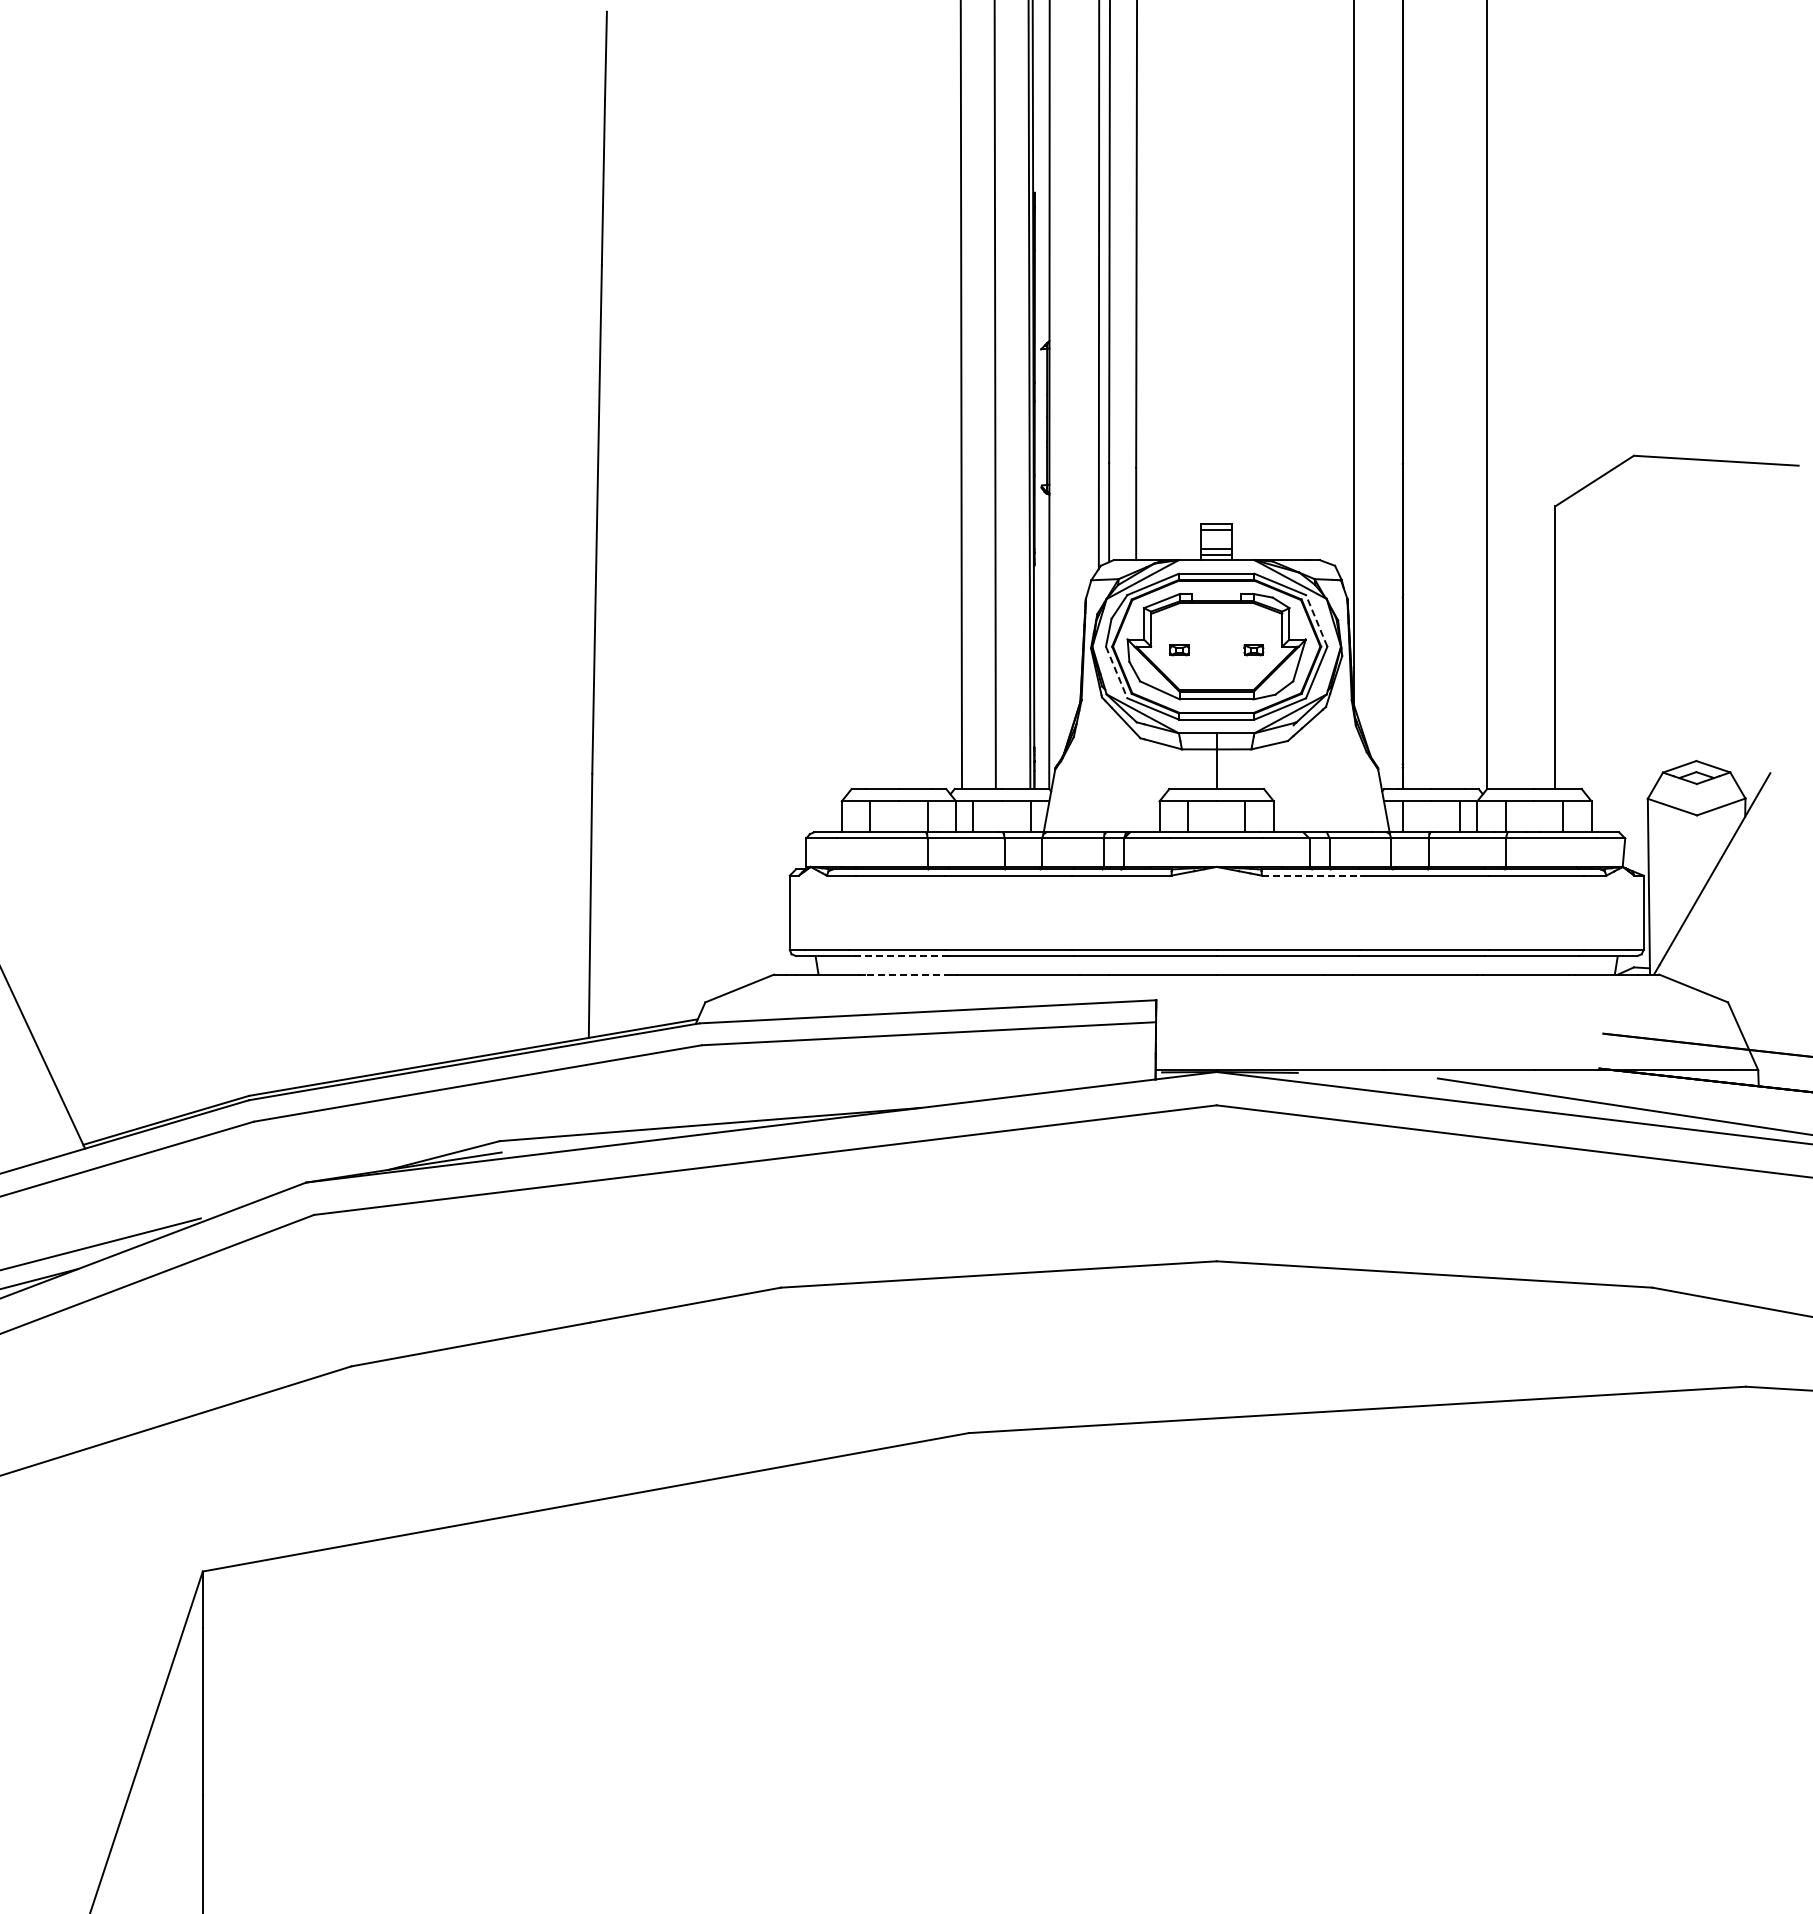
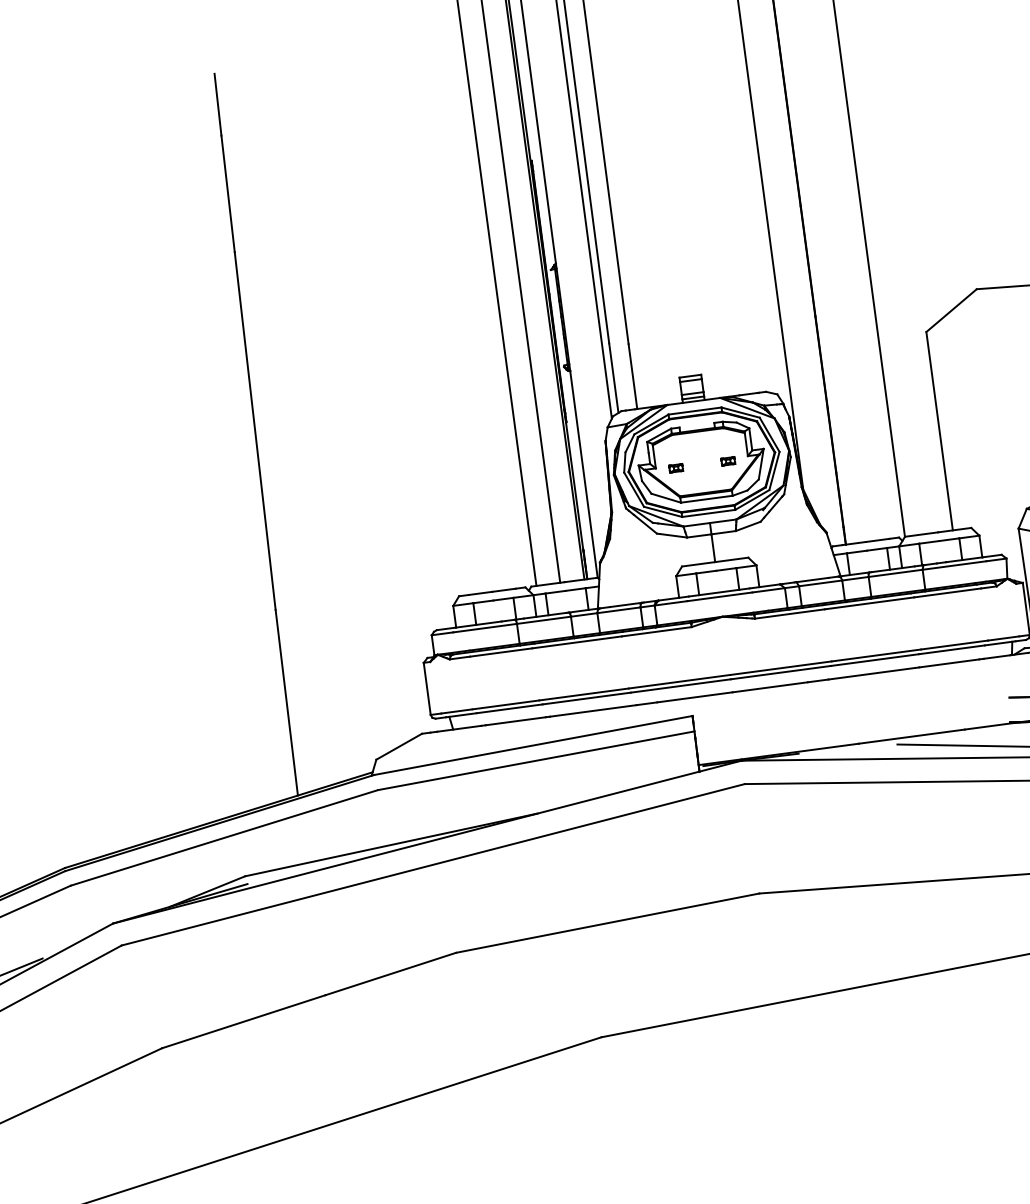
line: (1316, 620) -> (769, 434), dashed -> solid
line: (1116, 672) -> (633, 489), dashed -> solid
line: (1311, 875) -> (789, 613), dashed -> solid
line: (901, 956) -> (509, 709), dashed -> solid
line: (907, 974) -> (515, 721), dashed -> solid

